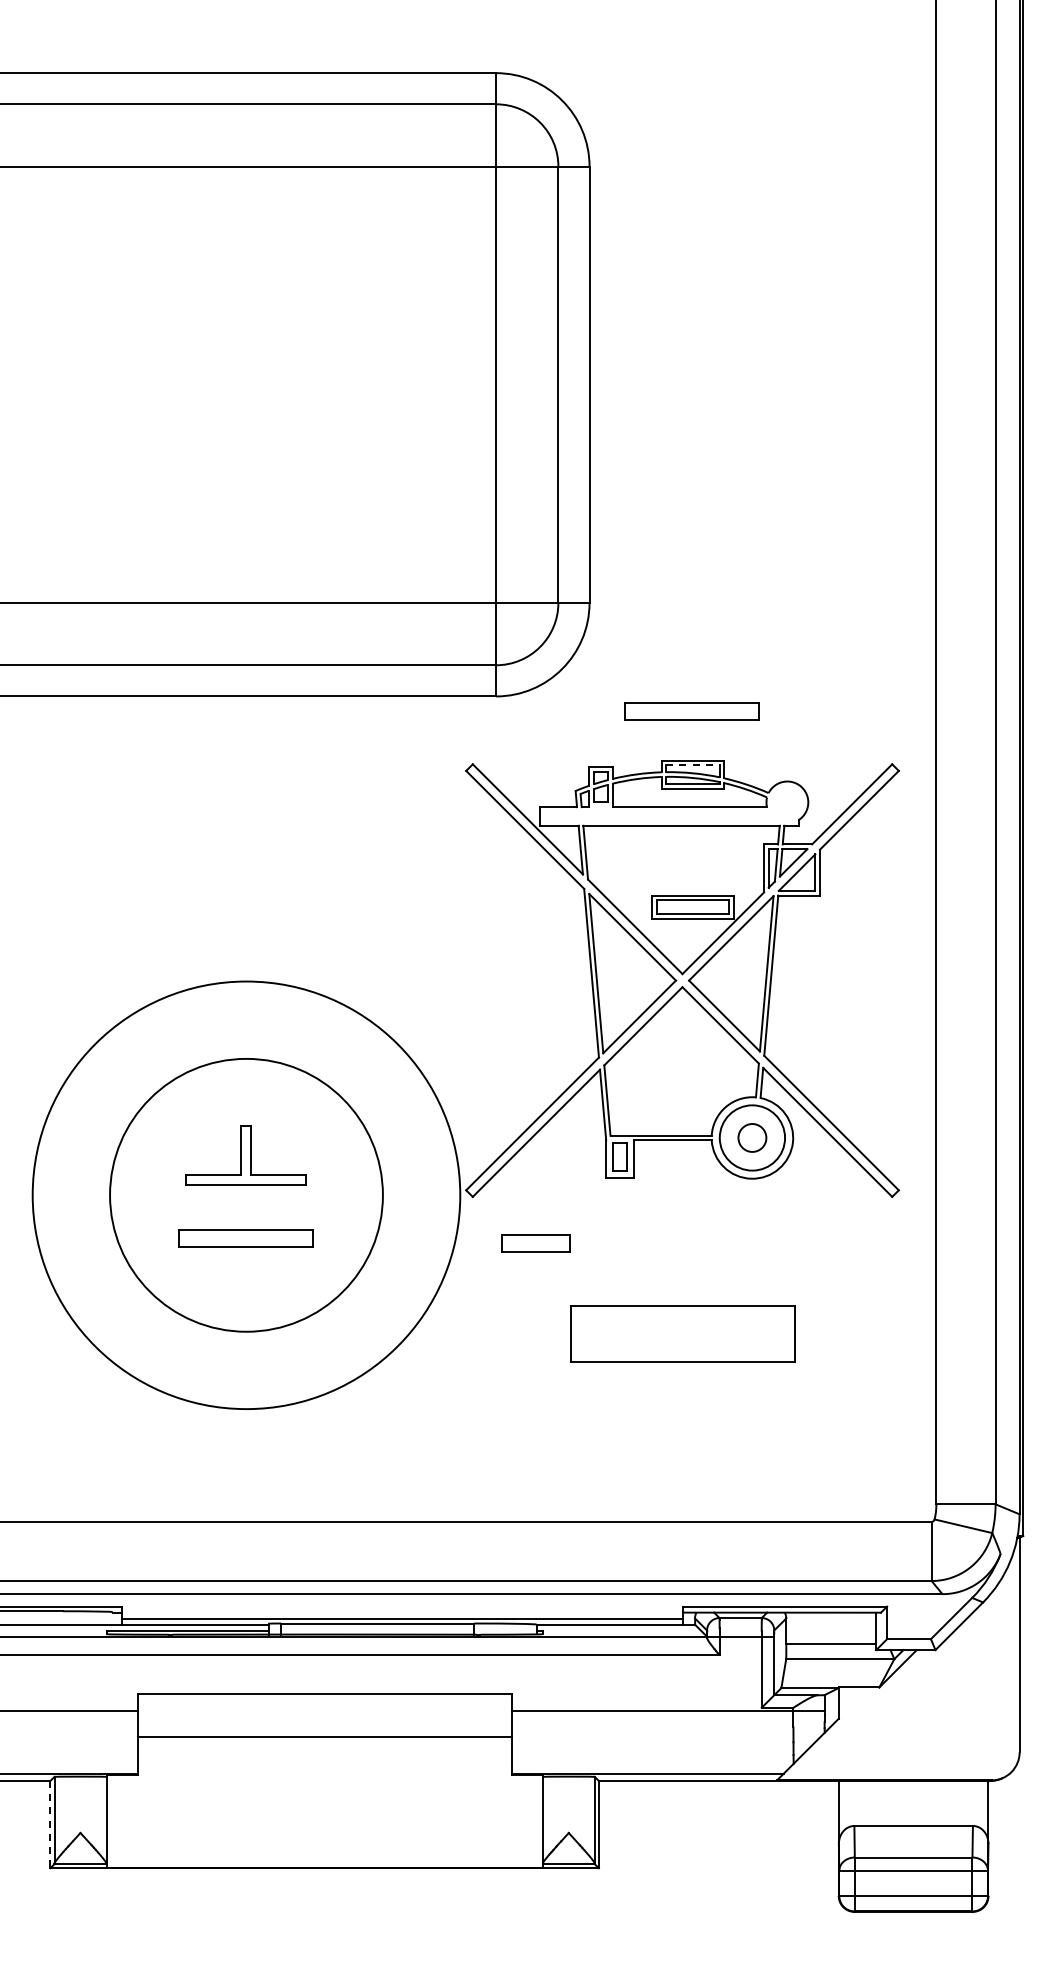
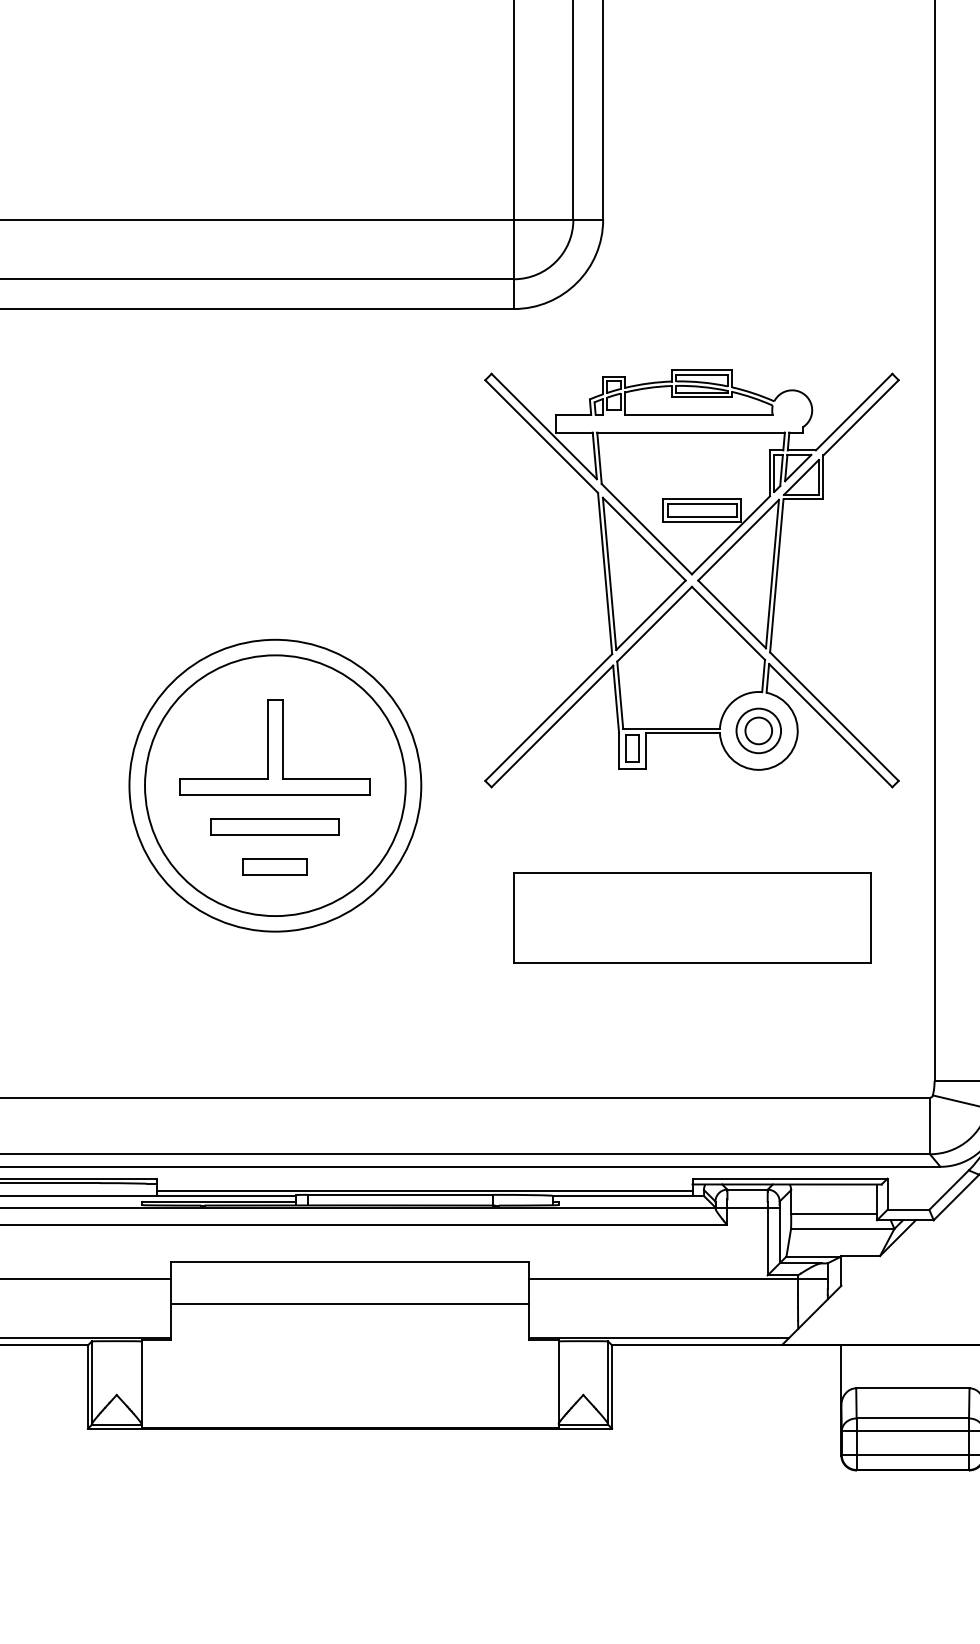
part: (691, 711) -> (700, 323), removed
line: (693, 765) -> (702, 375), dashed -> solid
circle: (752, 1137) -> (758, 730), size x0.71
part: (245, 1155) -> (274, 747), size x1.67
circle: (246, 1195) -> (275, 785), size x0.71
part: (535, 1243) -> (274, 867), moved
part: (682, 1333) -> (691, 917), size x1.67
line: (50, 1824) -> (88, 1386), dashed -> solid

